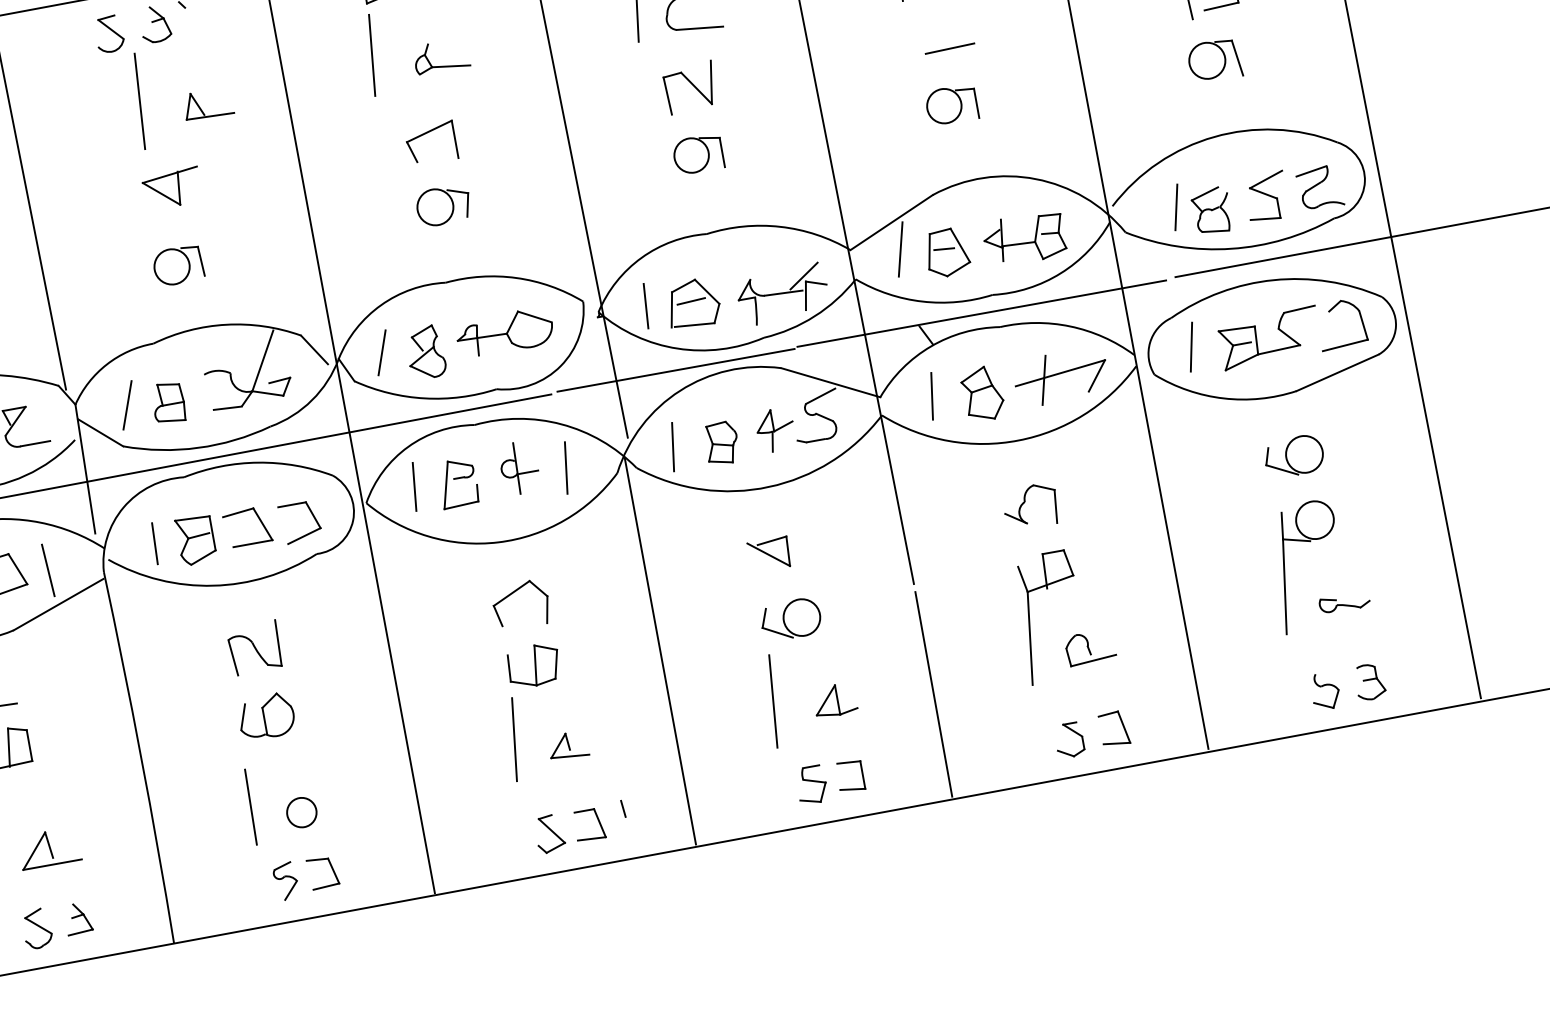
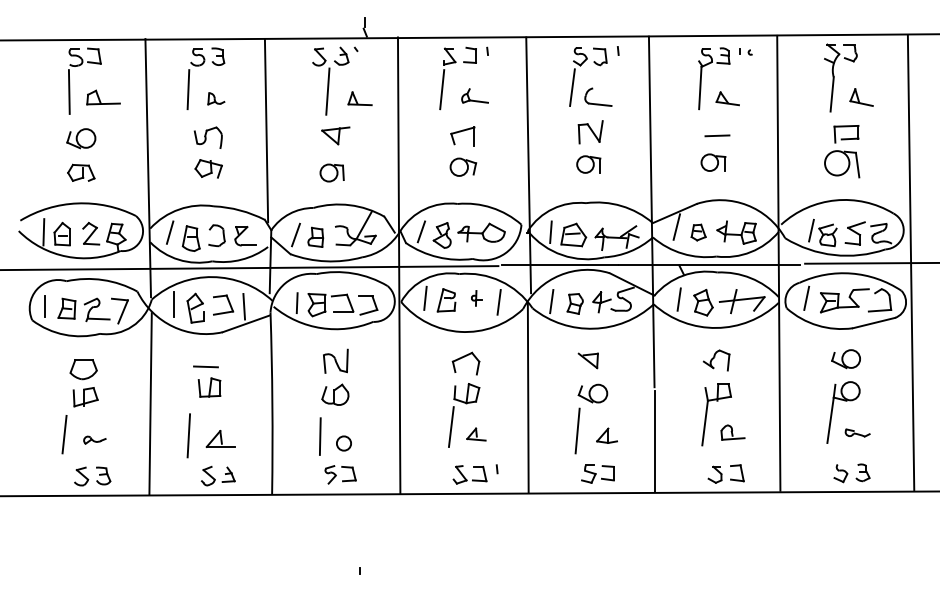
part: (1215, 61) -> (842, 164), size x1.4
part: (946, 252) -> (698, 232), size x0.7
part: (518, 468) -> (476, 298), size x0.6

